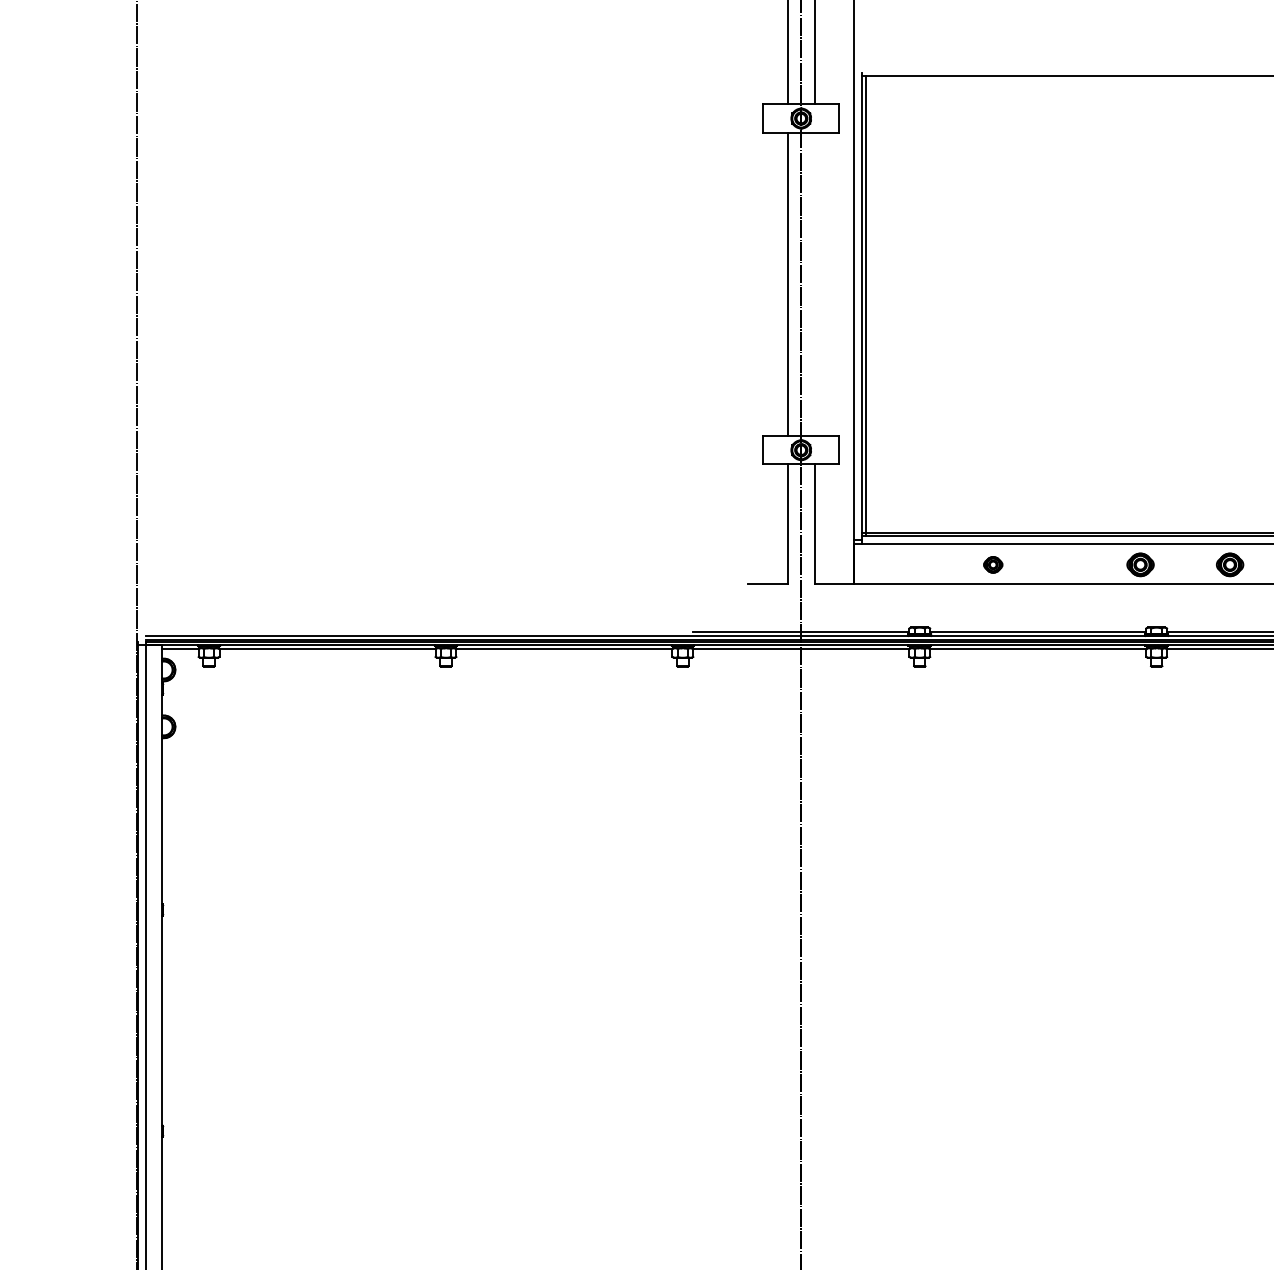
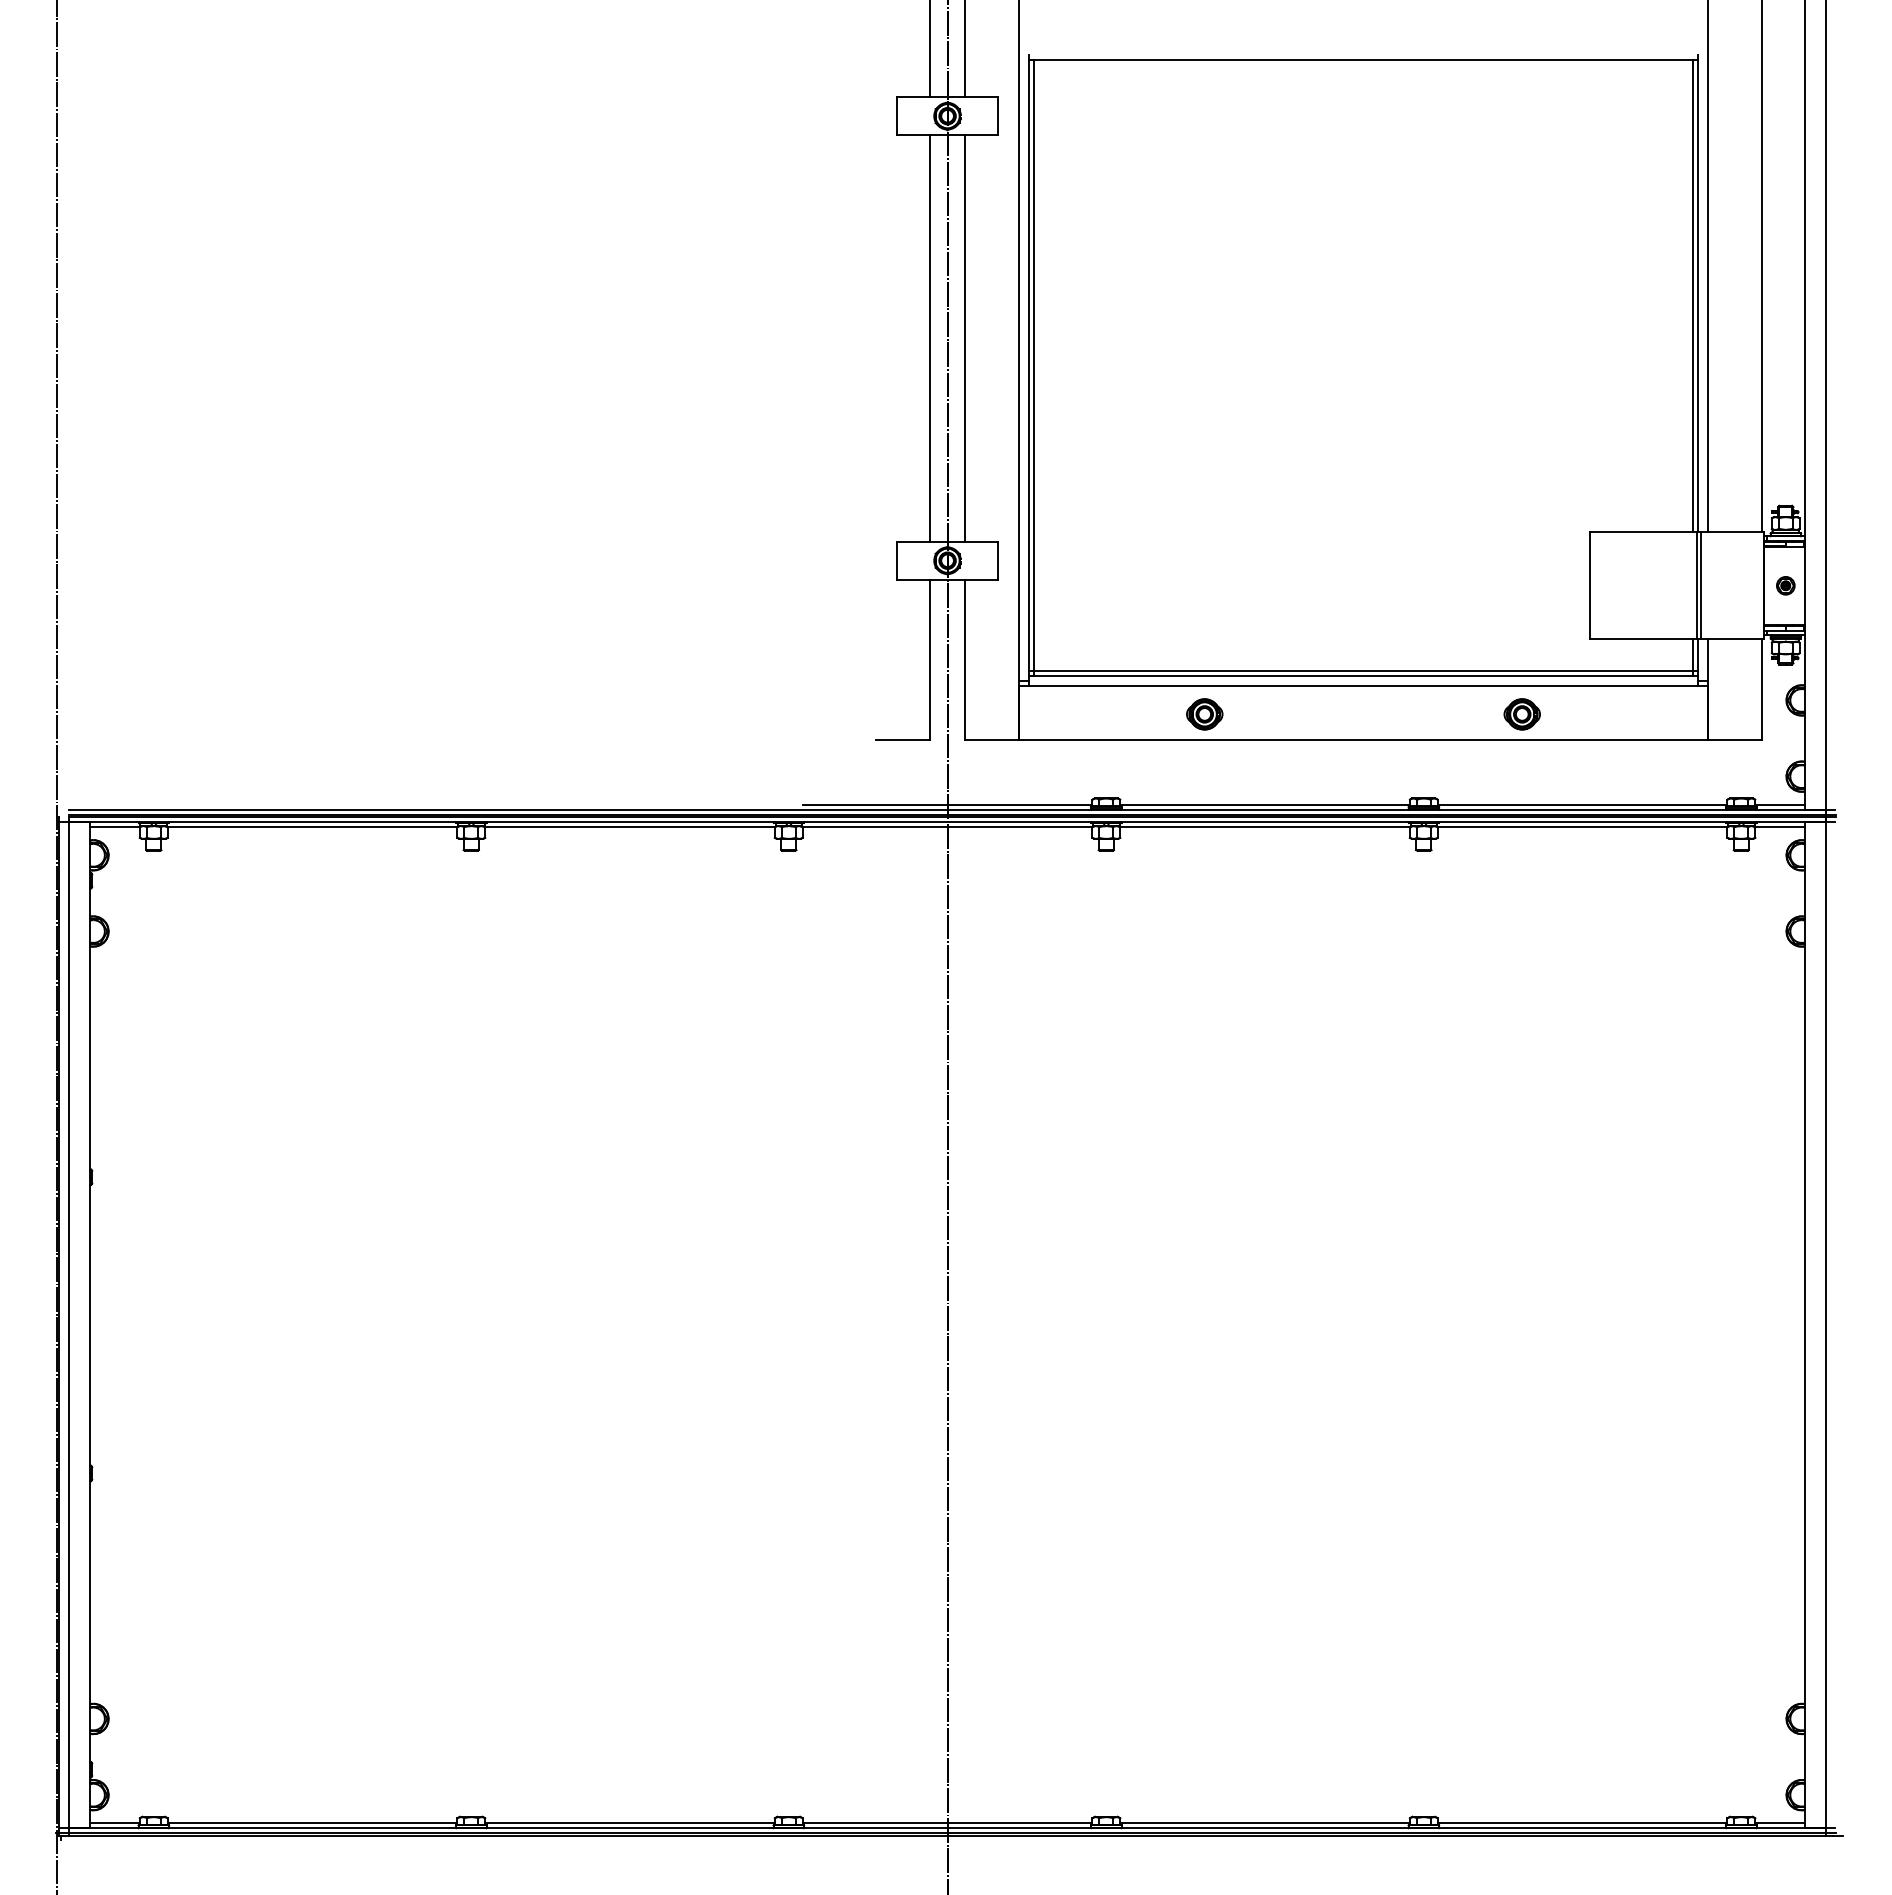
line: (814, 284) -> (965, 338), added
part: (993, 564) -> (1204, 714), size x1.43
part: (1139, 564) -> (1401, 714), removed

